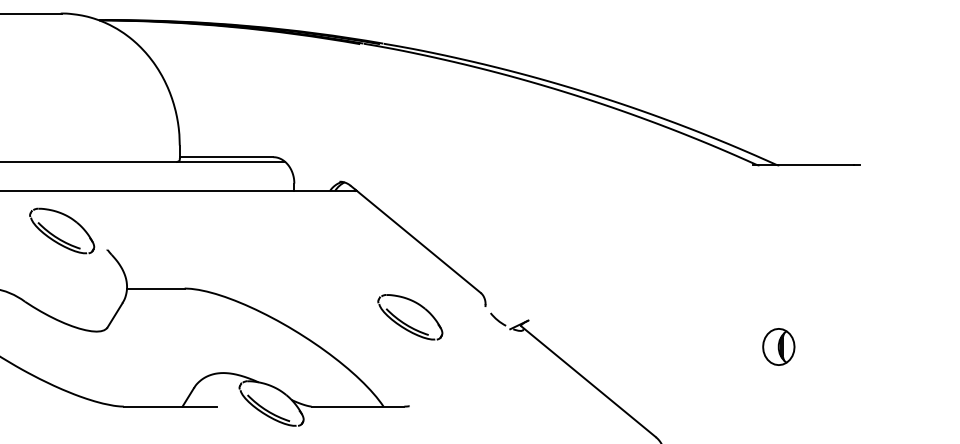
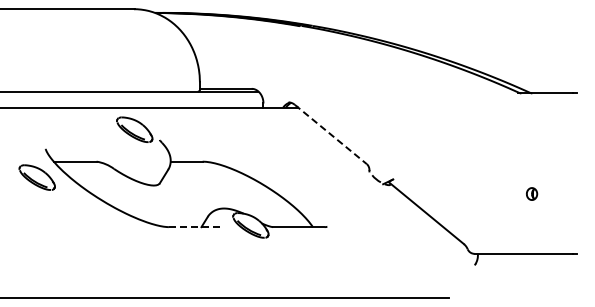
line: (415, 239) -> (330, 134), solid -> dashed
part: (409, 317) -> (327, 177), removed
part: (777, 345) -> (531, 193), size x0.6
line: (169, 407) -> (194, 227), solid -> dashed

